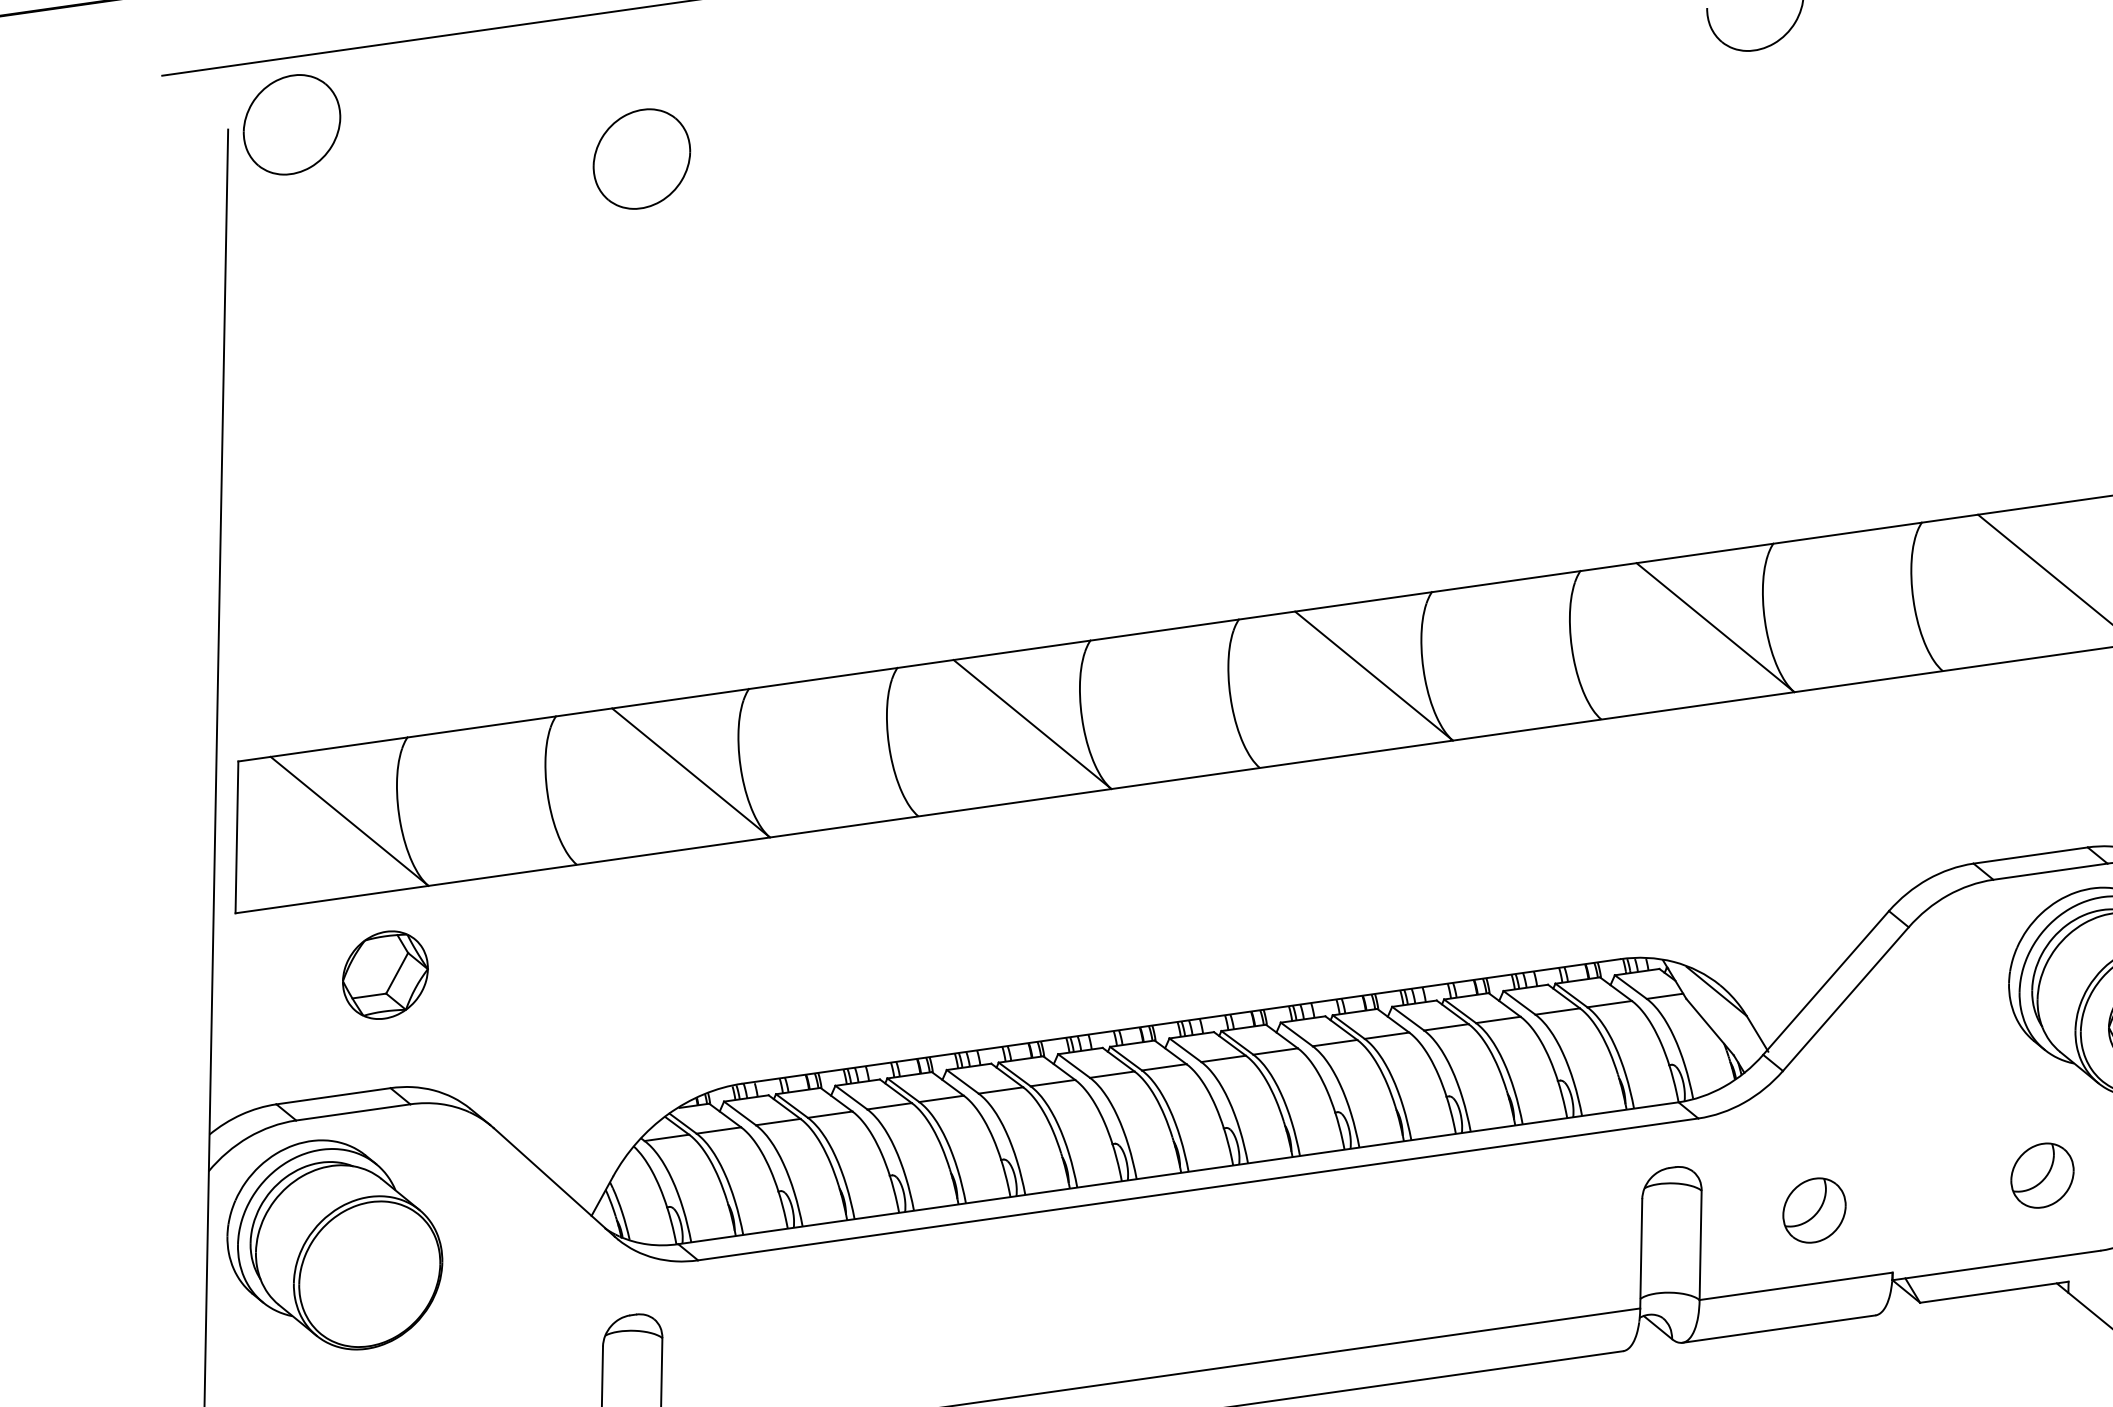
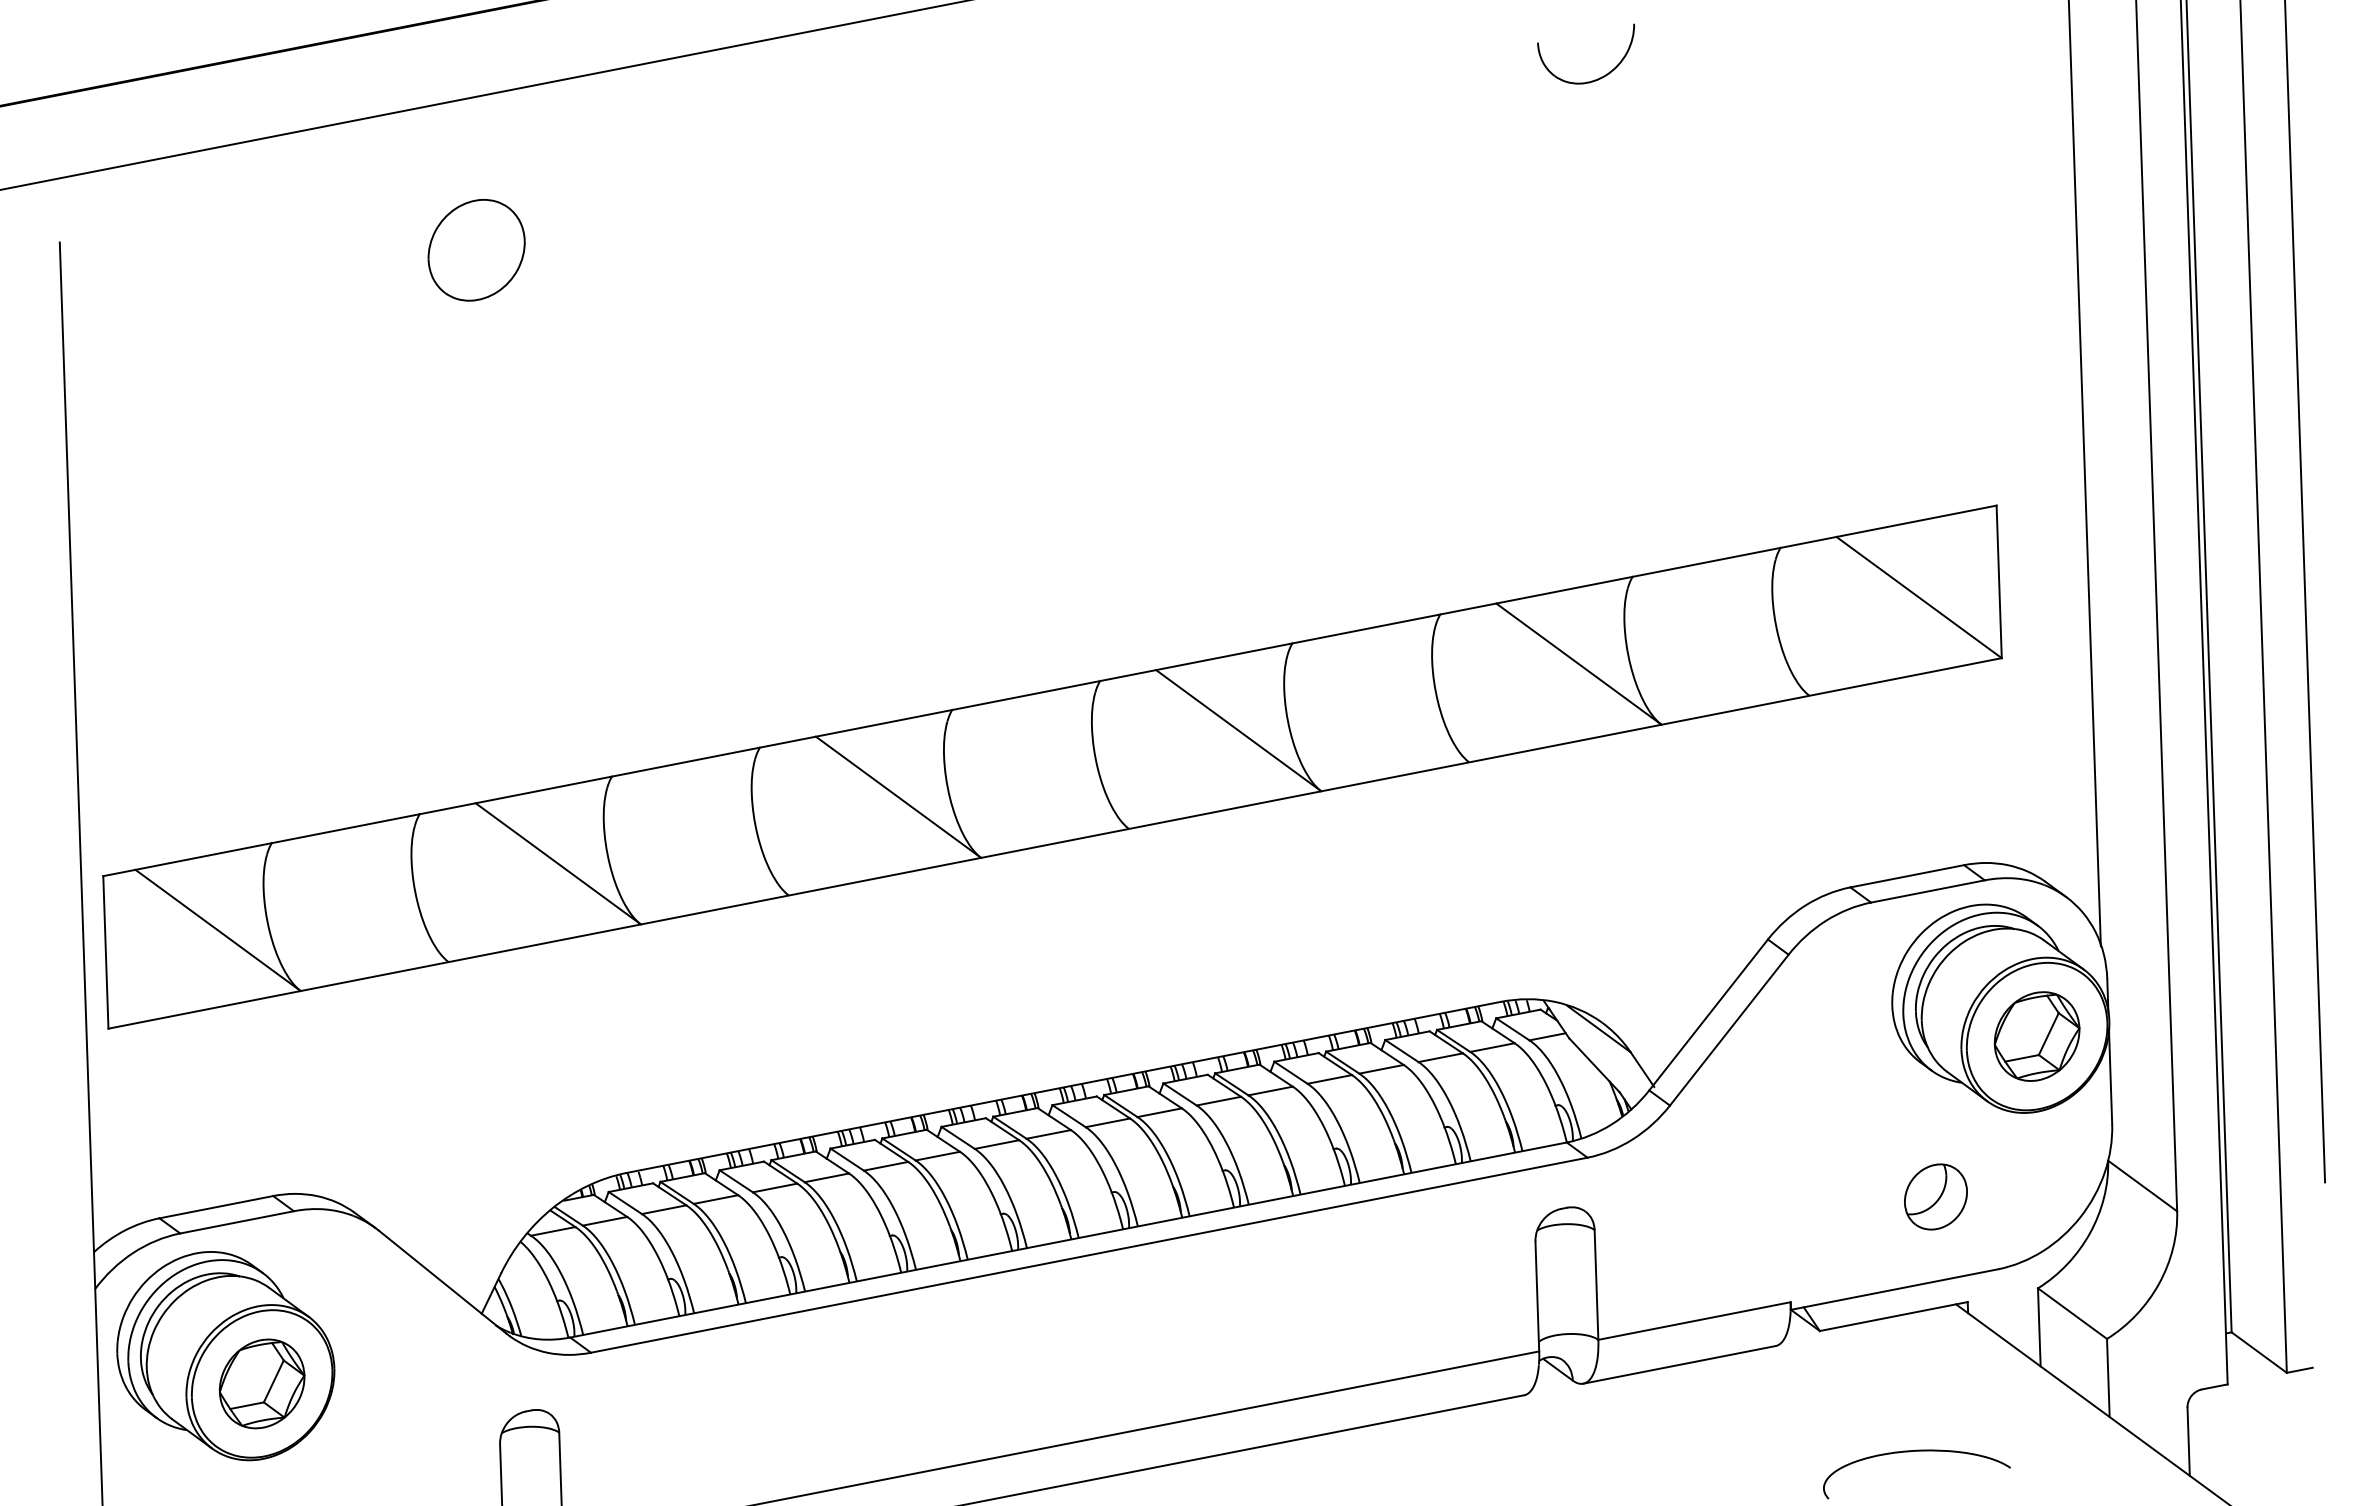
part: (291, 125) -> (123, 234), removed
part: (384, 974) -> (261, 1383), moved
part: (1814, 1210) -> (1708, 1243), removed

